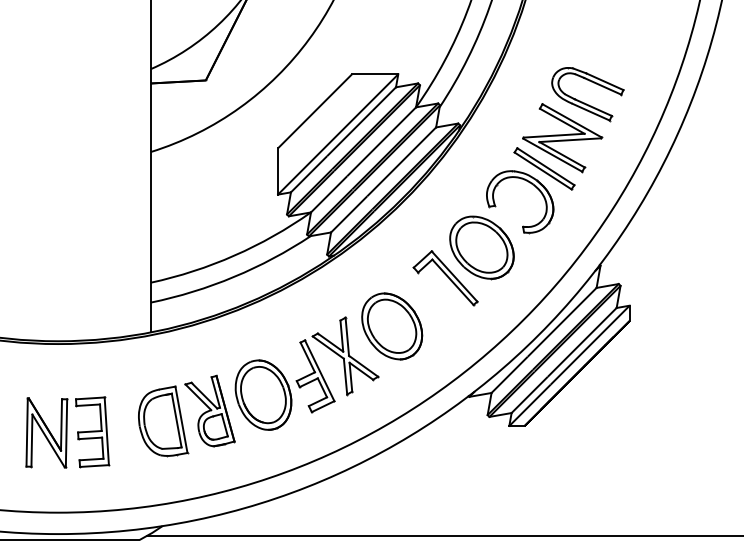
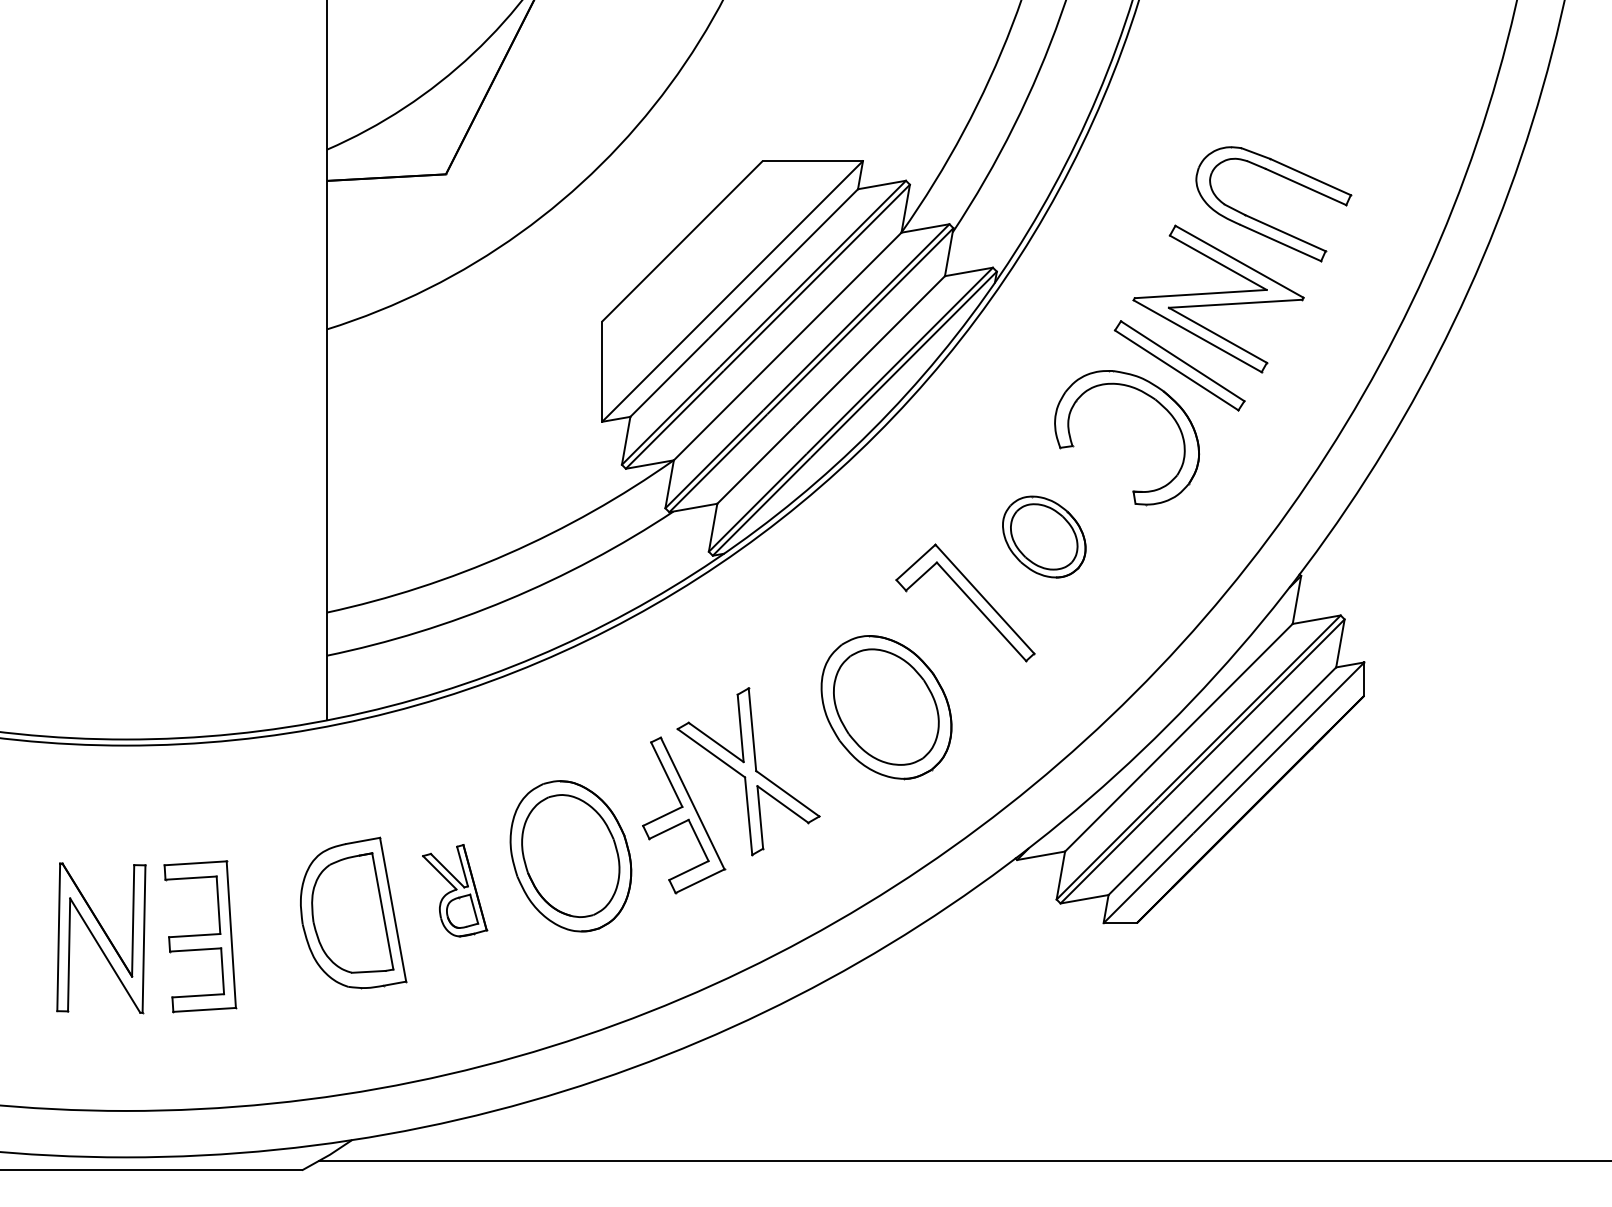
part: (481, 247) -> (1043, 536), size x0.6
part: (392, 326) -> (887, 707), moved
part: (209, 410) -> (453, 889), size x0.6

